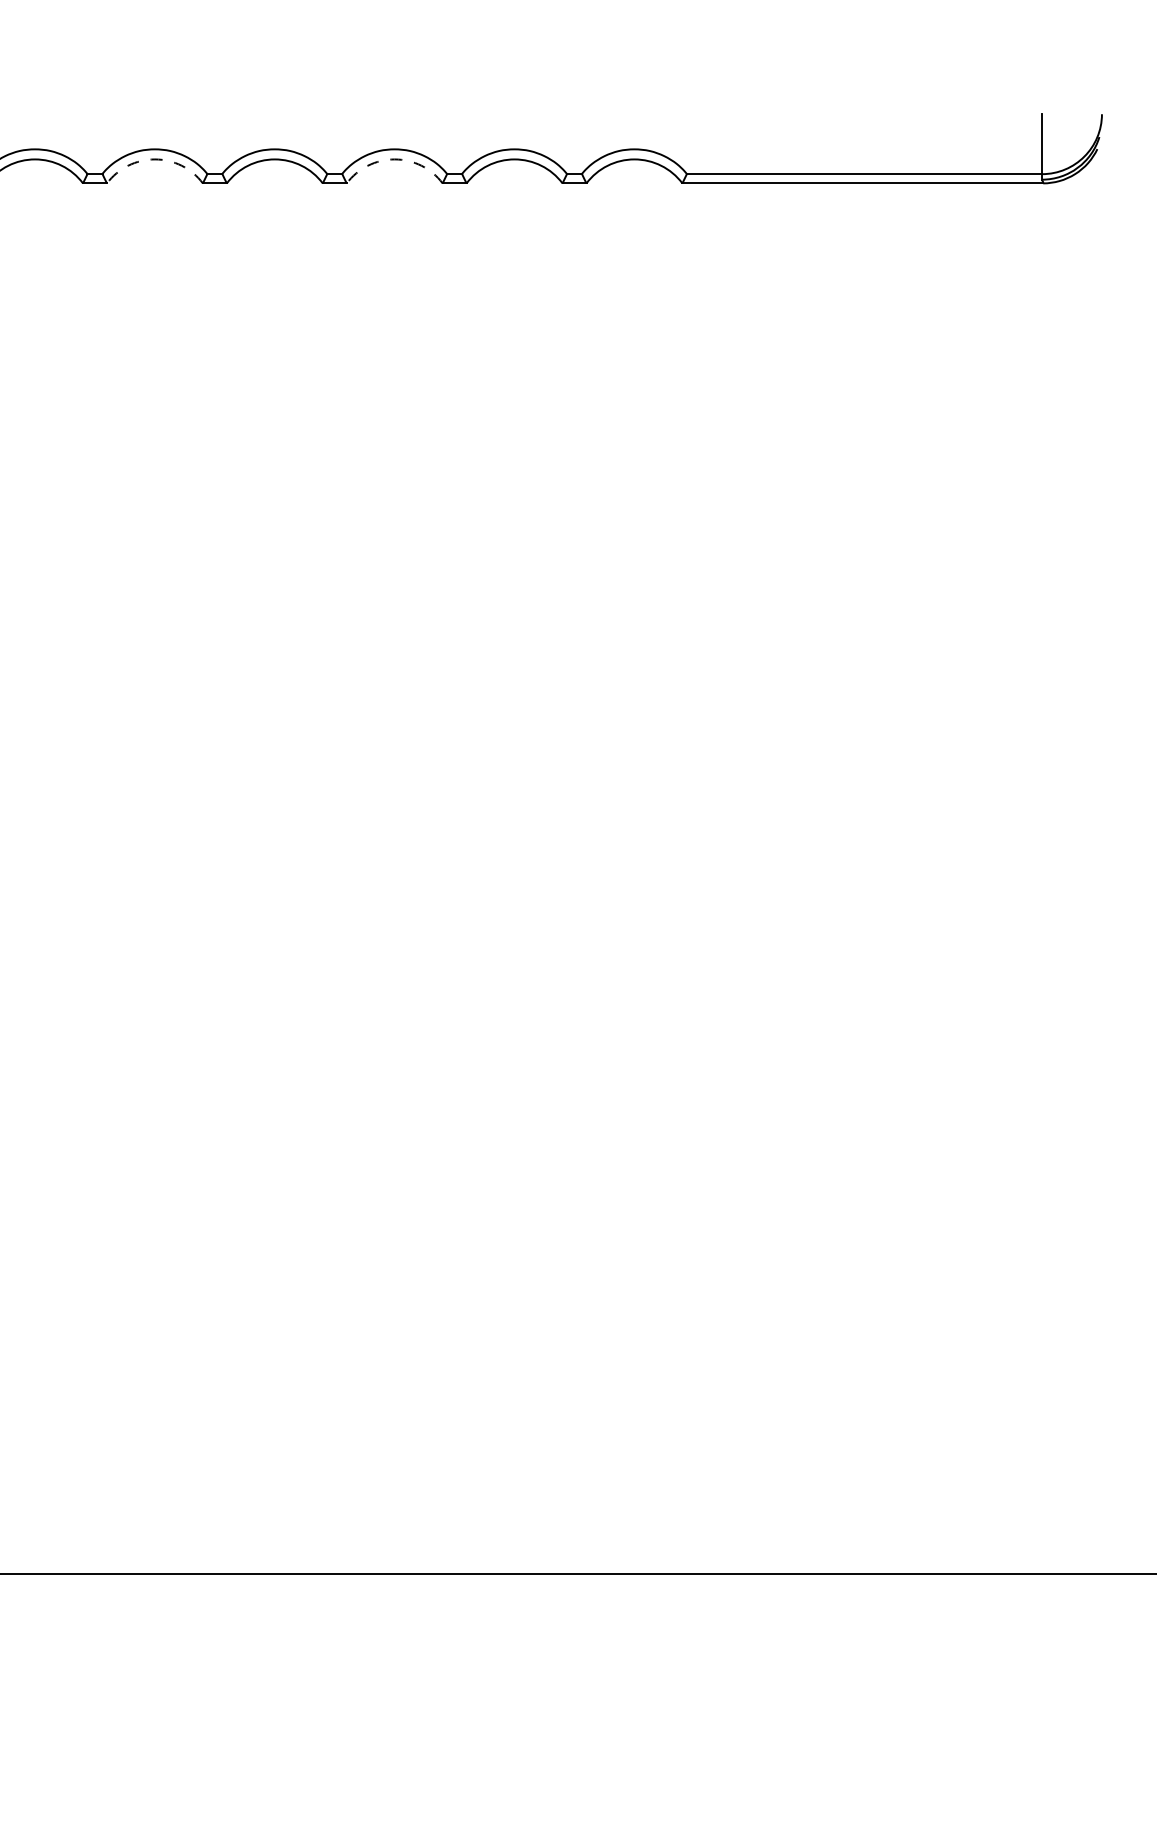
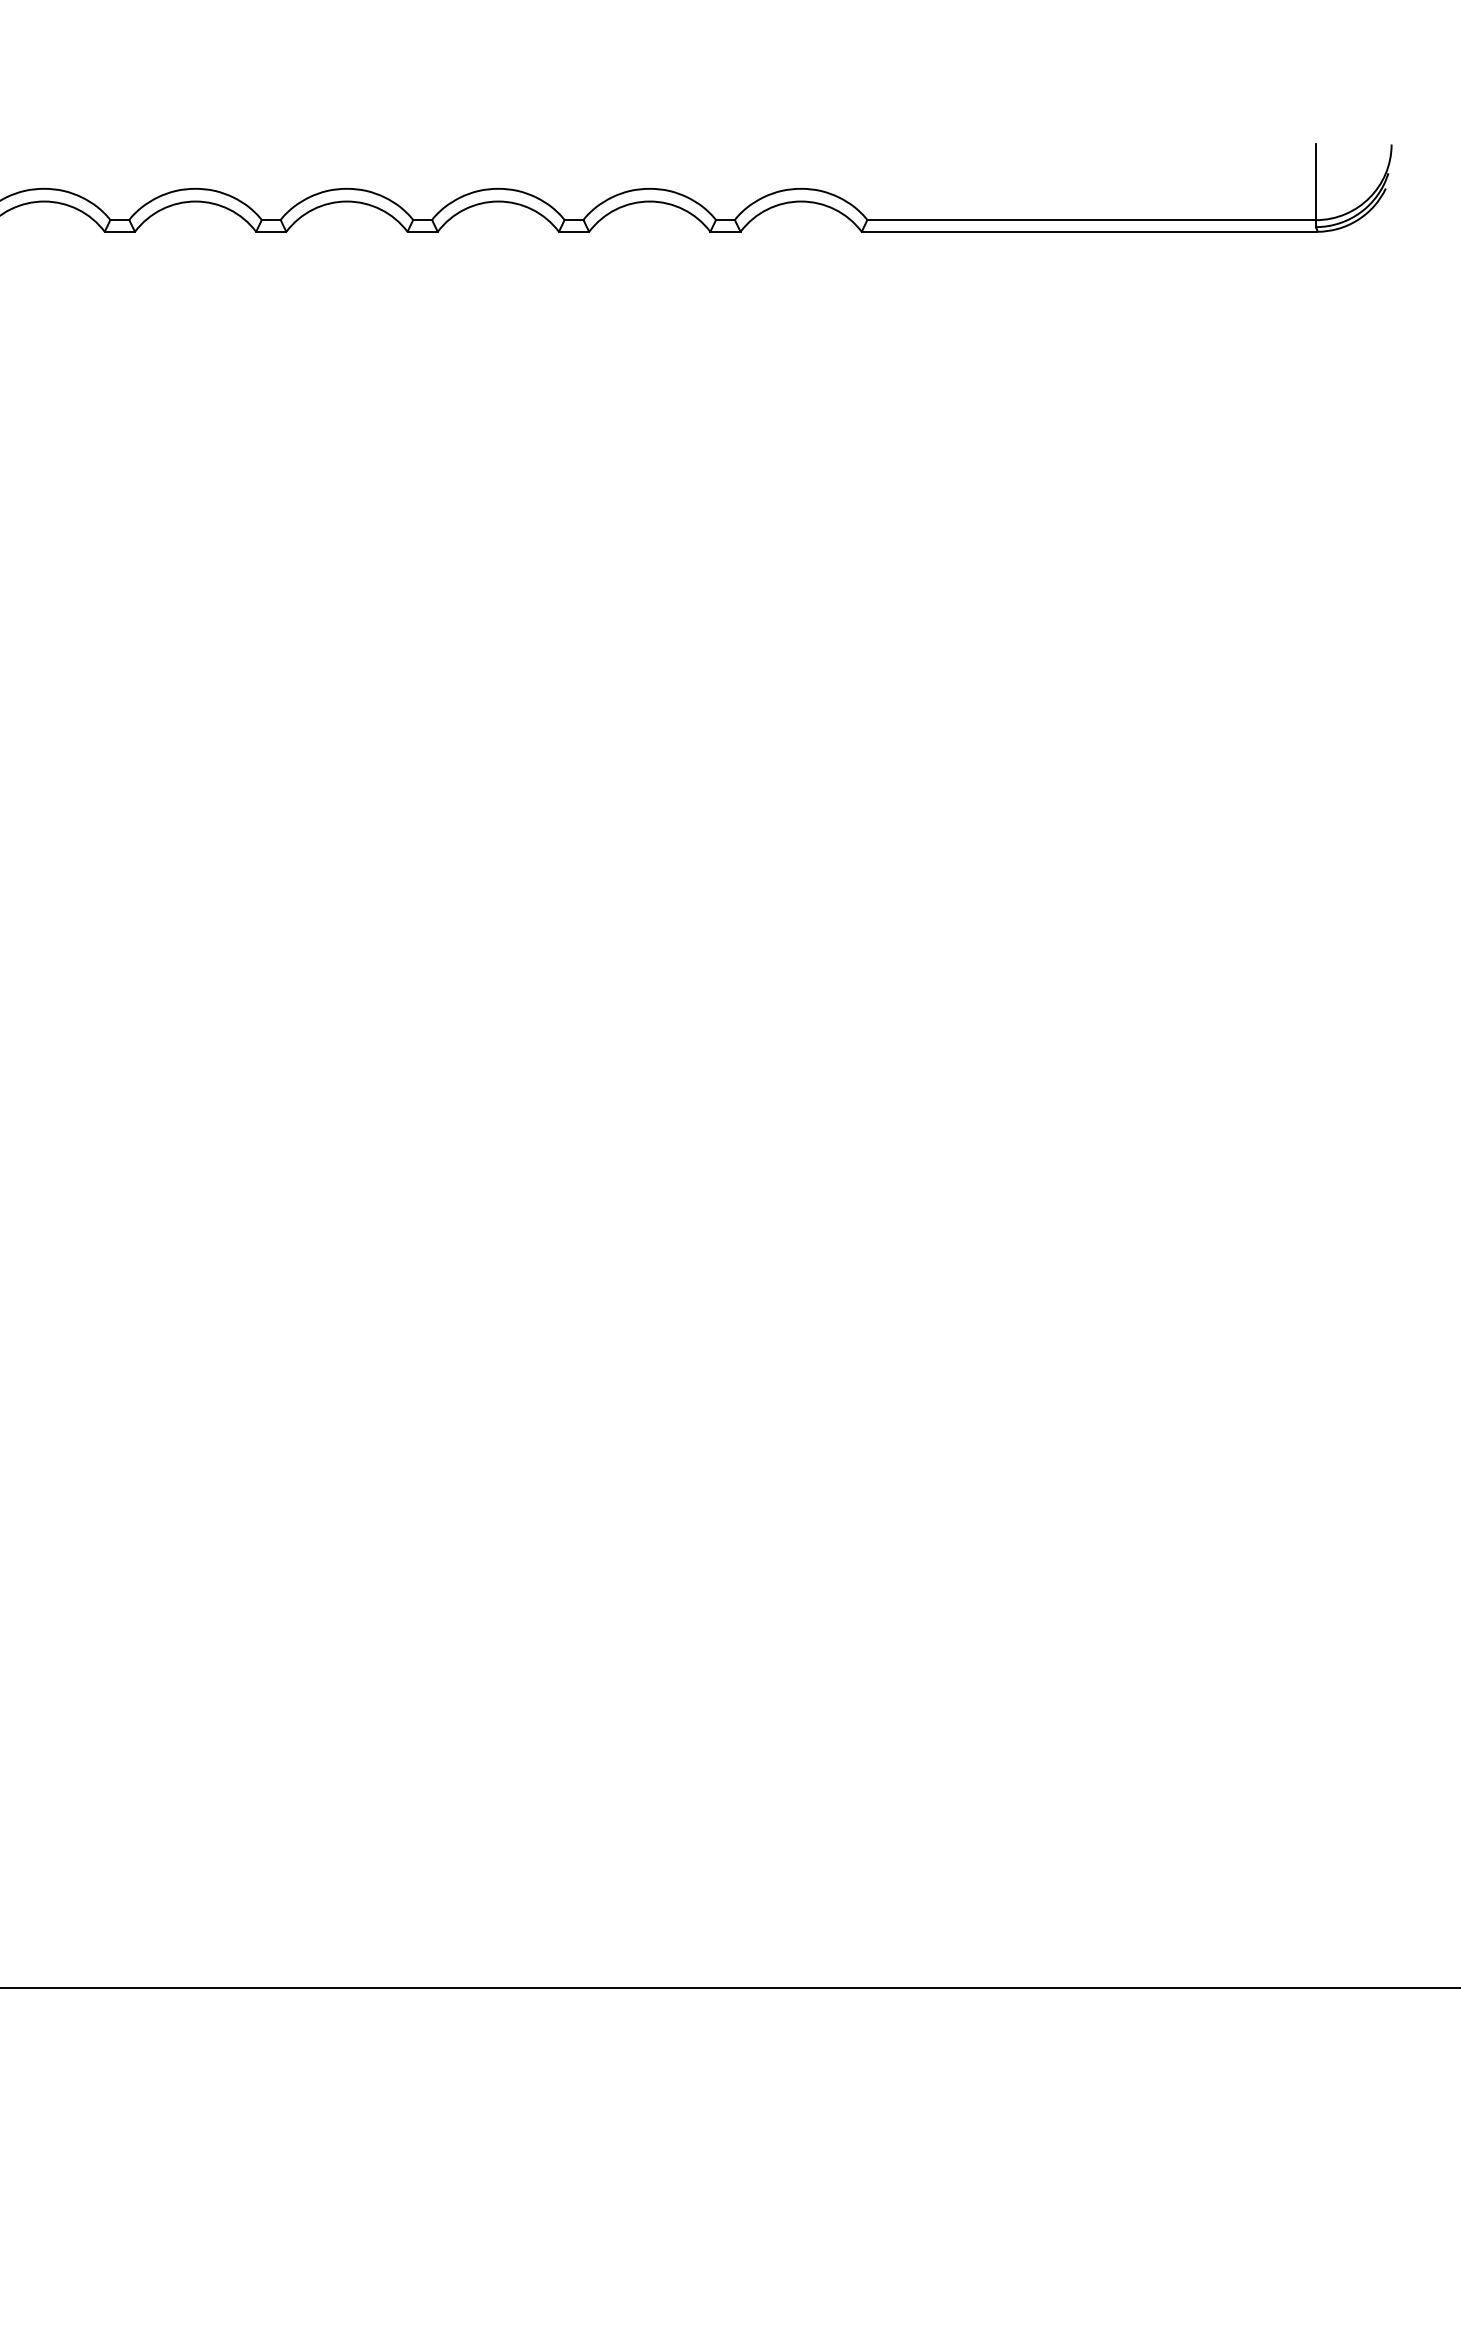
arc: (154, 159) -> (195, 201), dashed -> solid
arc: (394, 159) -> (498, 201), dashed -> solid

